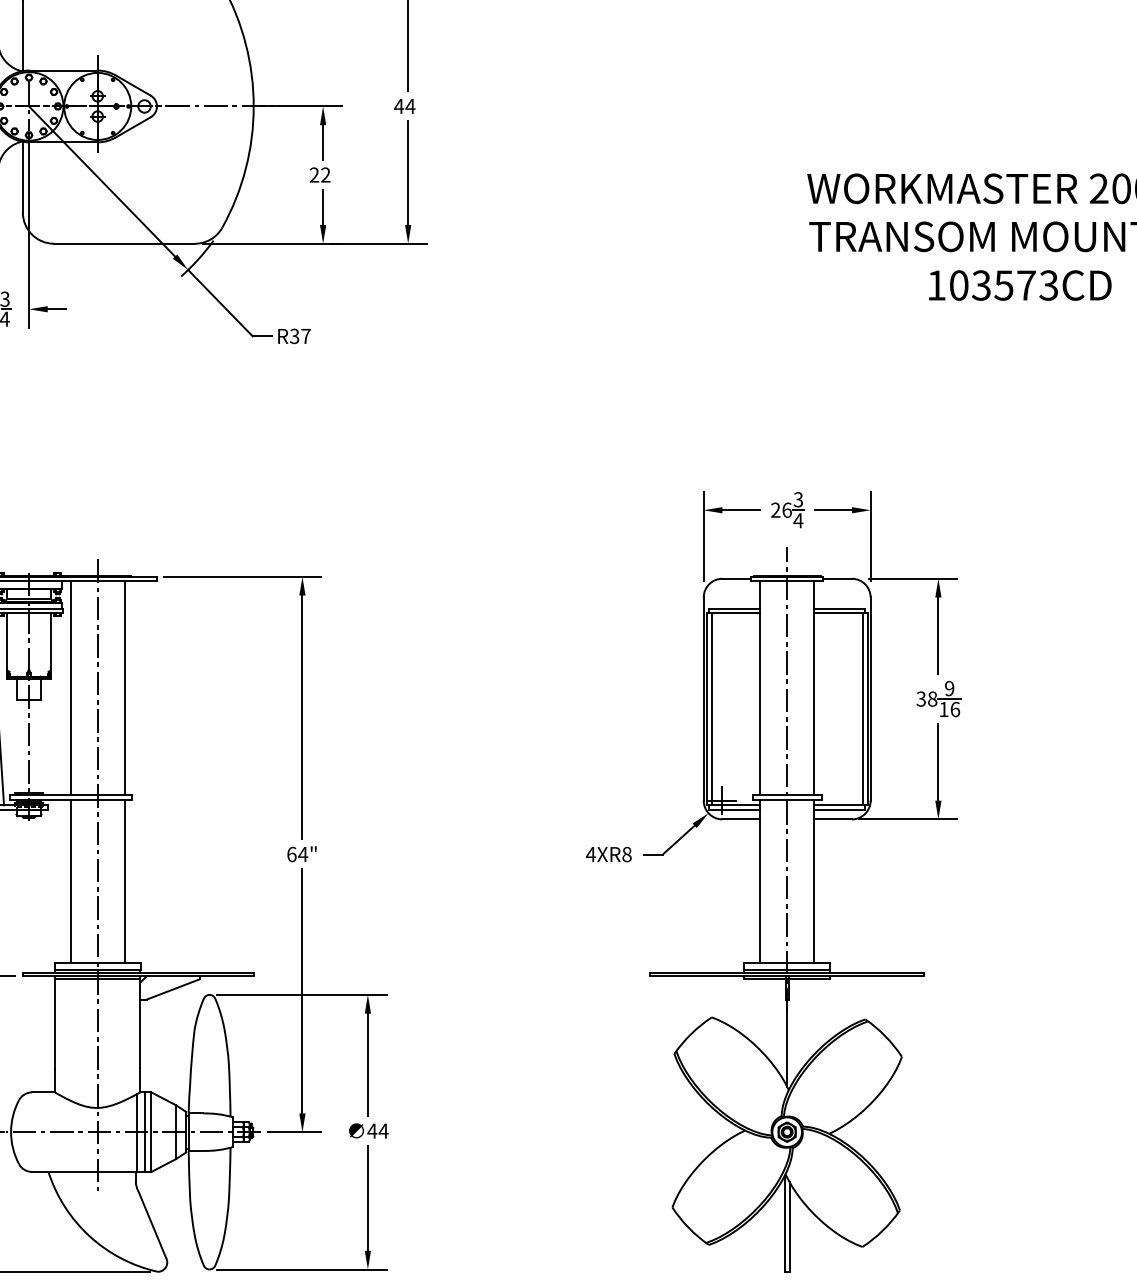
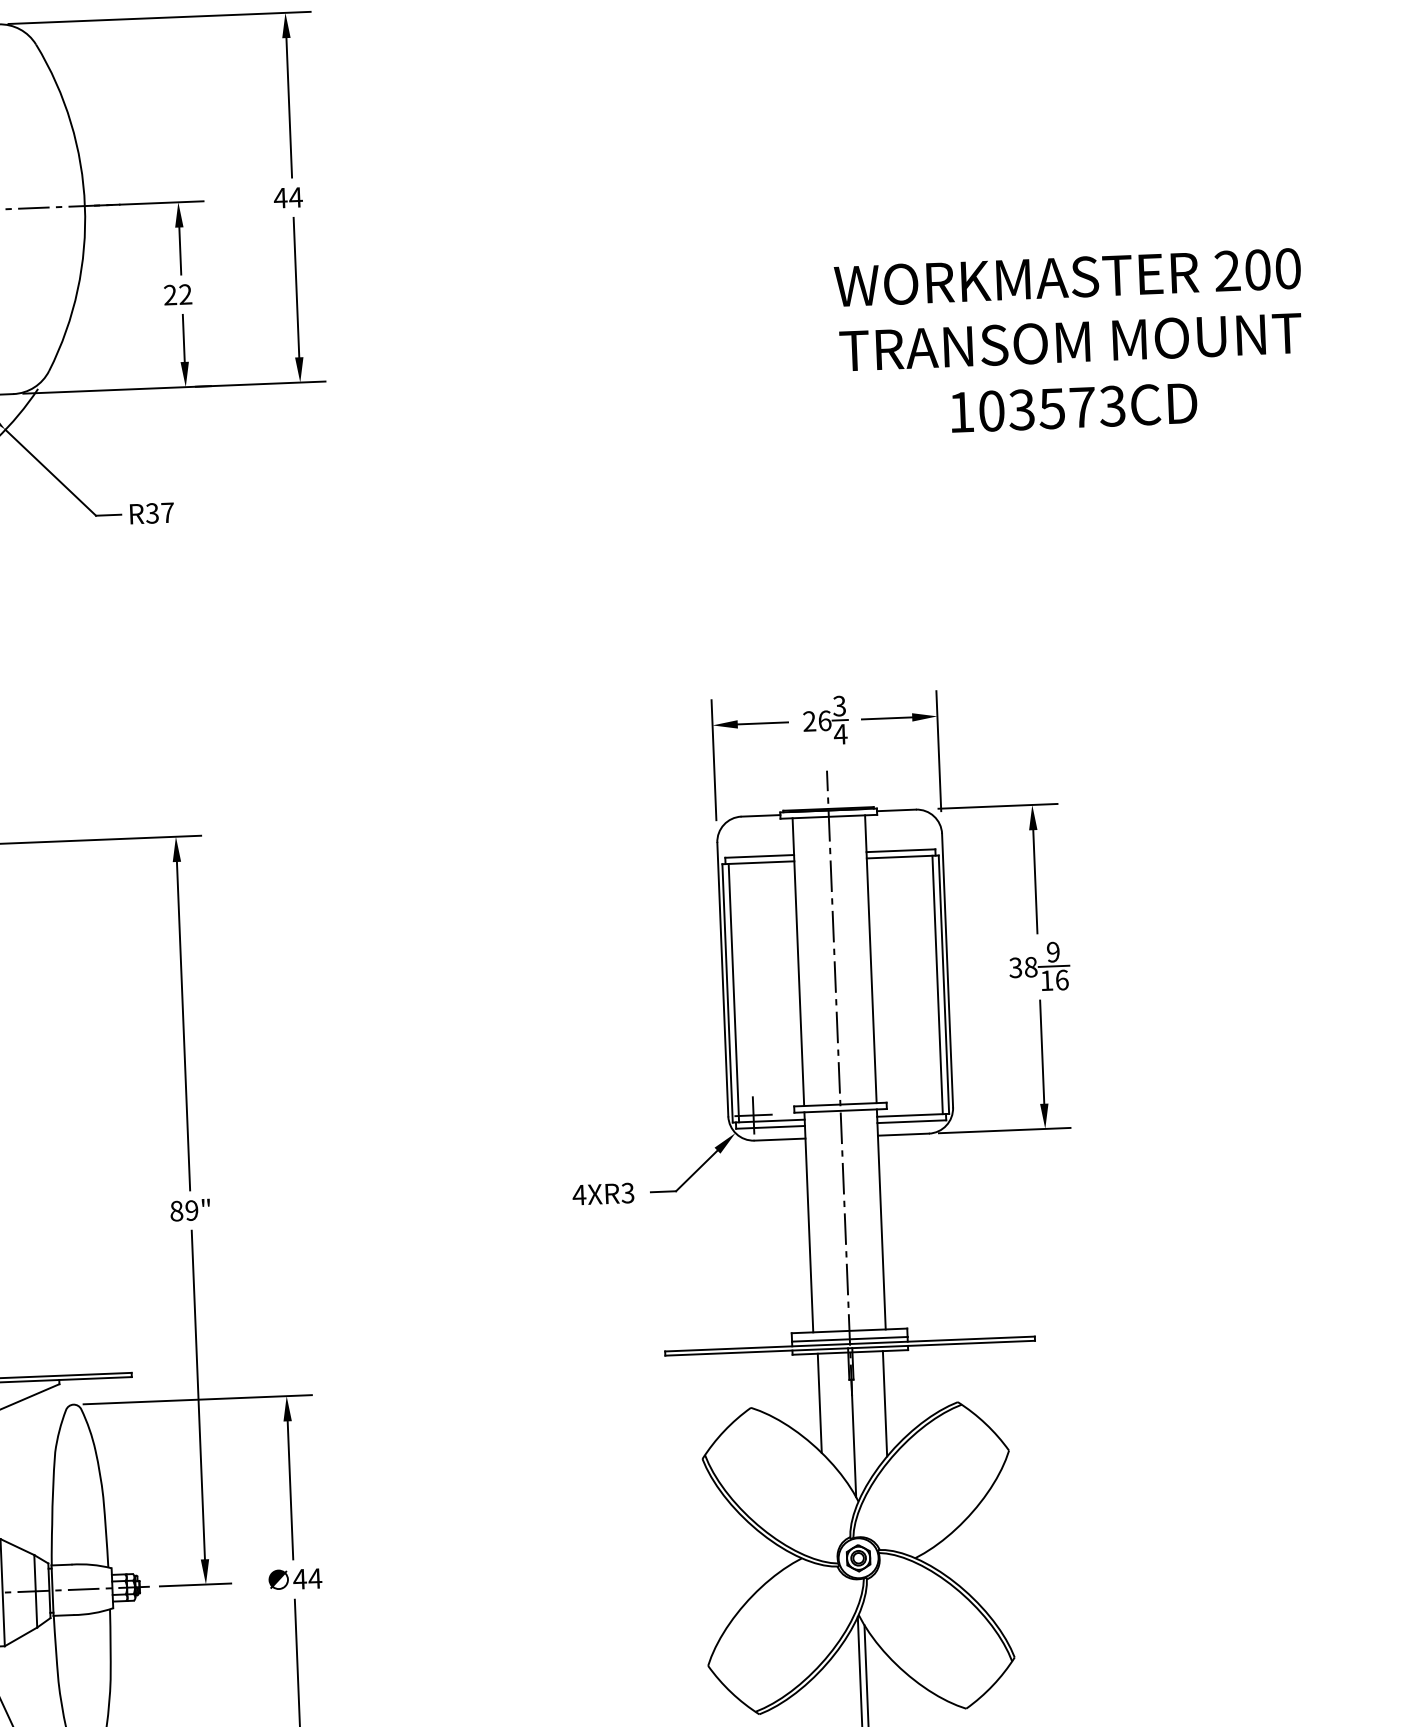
text: (1020, 285) -> (1074, 407), moved
text: (297, 854) -> (184, 1210), 64" -> 89"
text: (626, 854) -> (627, 1193), 4XR8 -> 4XR3
line: (763, 1015) -> (820, 1402), added
line: (811, 1018) -> (885, 1403), added

